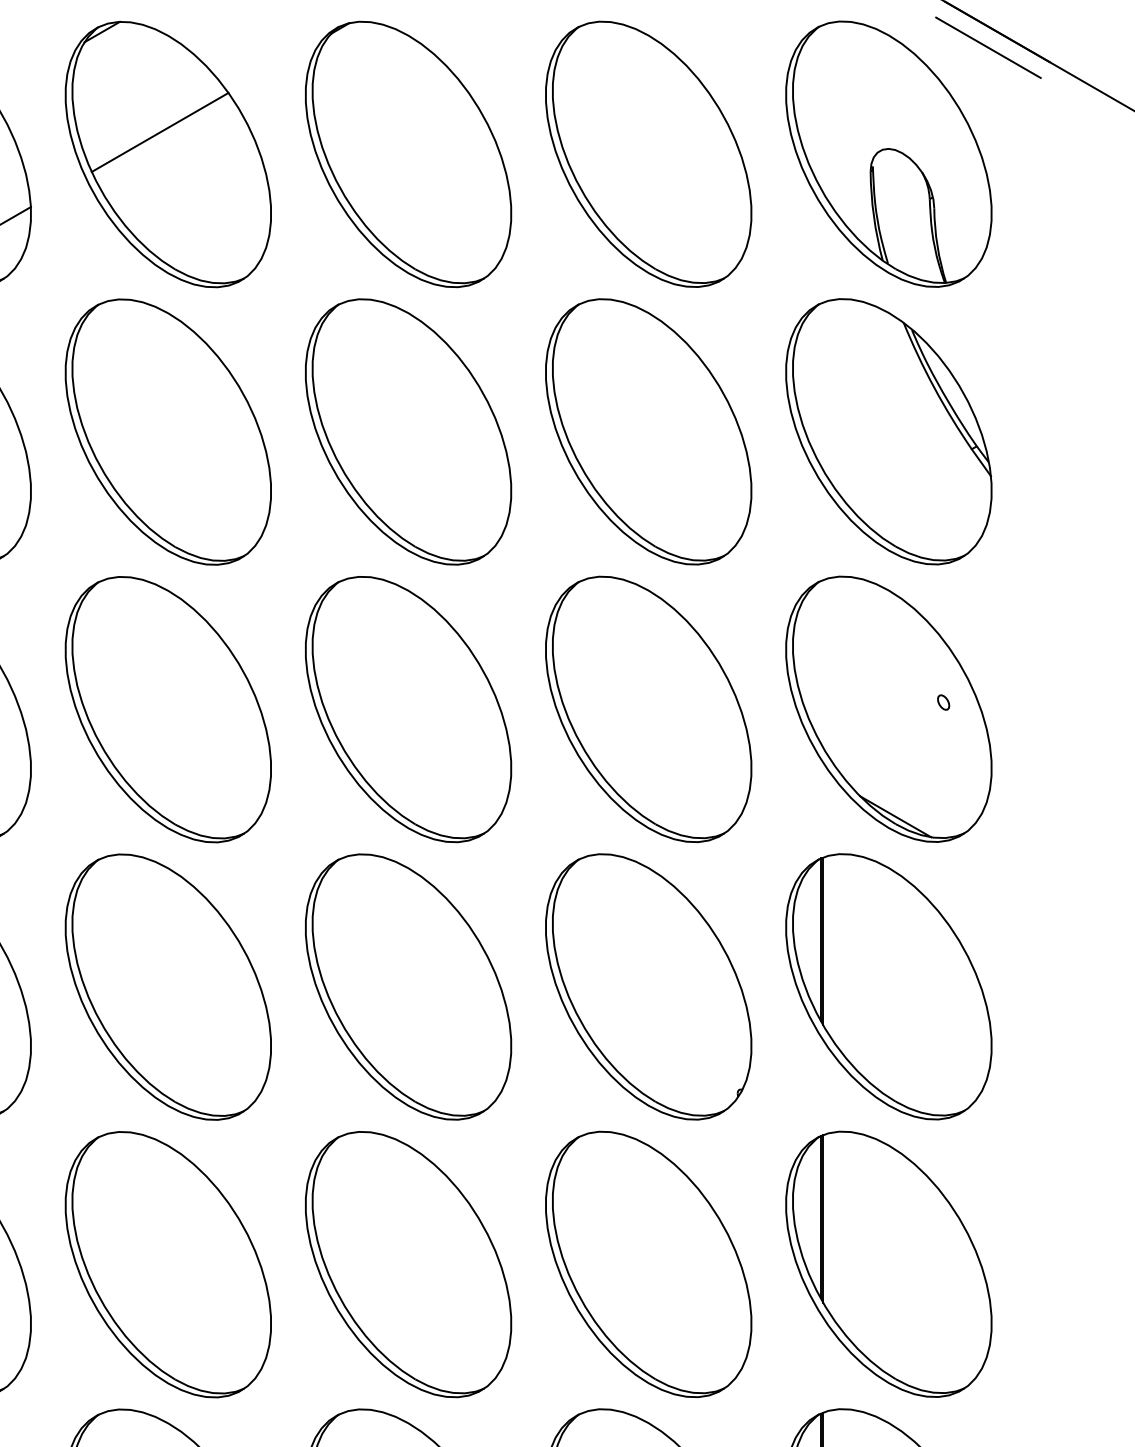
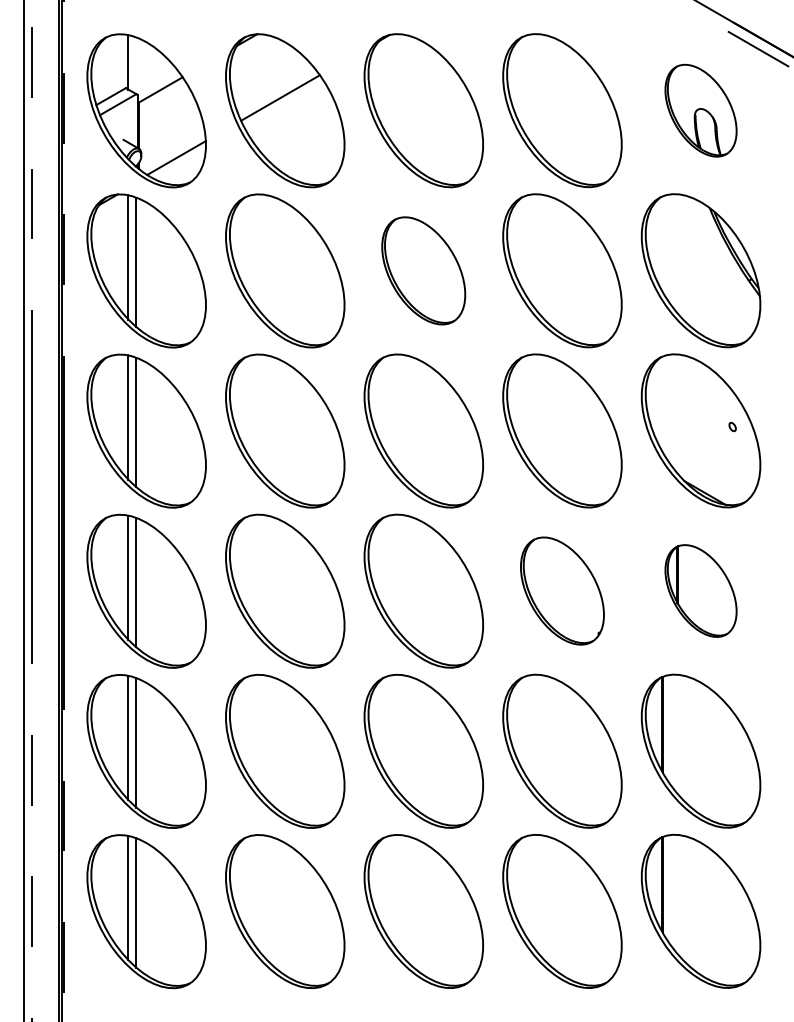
part: (887, 154) -> (700, 110), size x0.6
part: (407, 431) -> (423, 270), size x0.7
part: (648, 985) -> (562, 590), size x0.7
part: (887, 985) -> (700, 590), size x0.6

